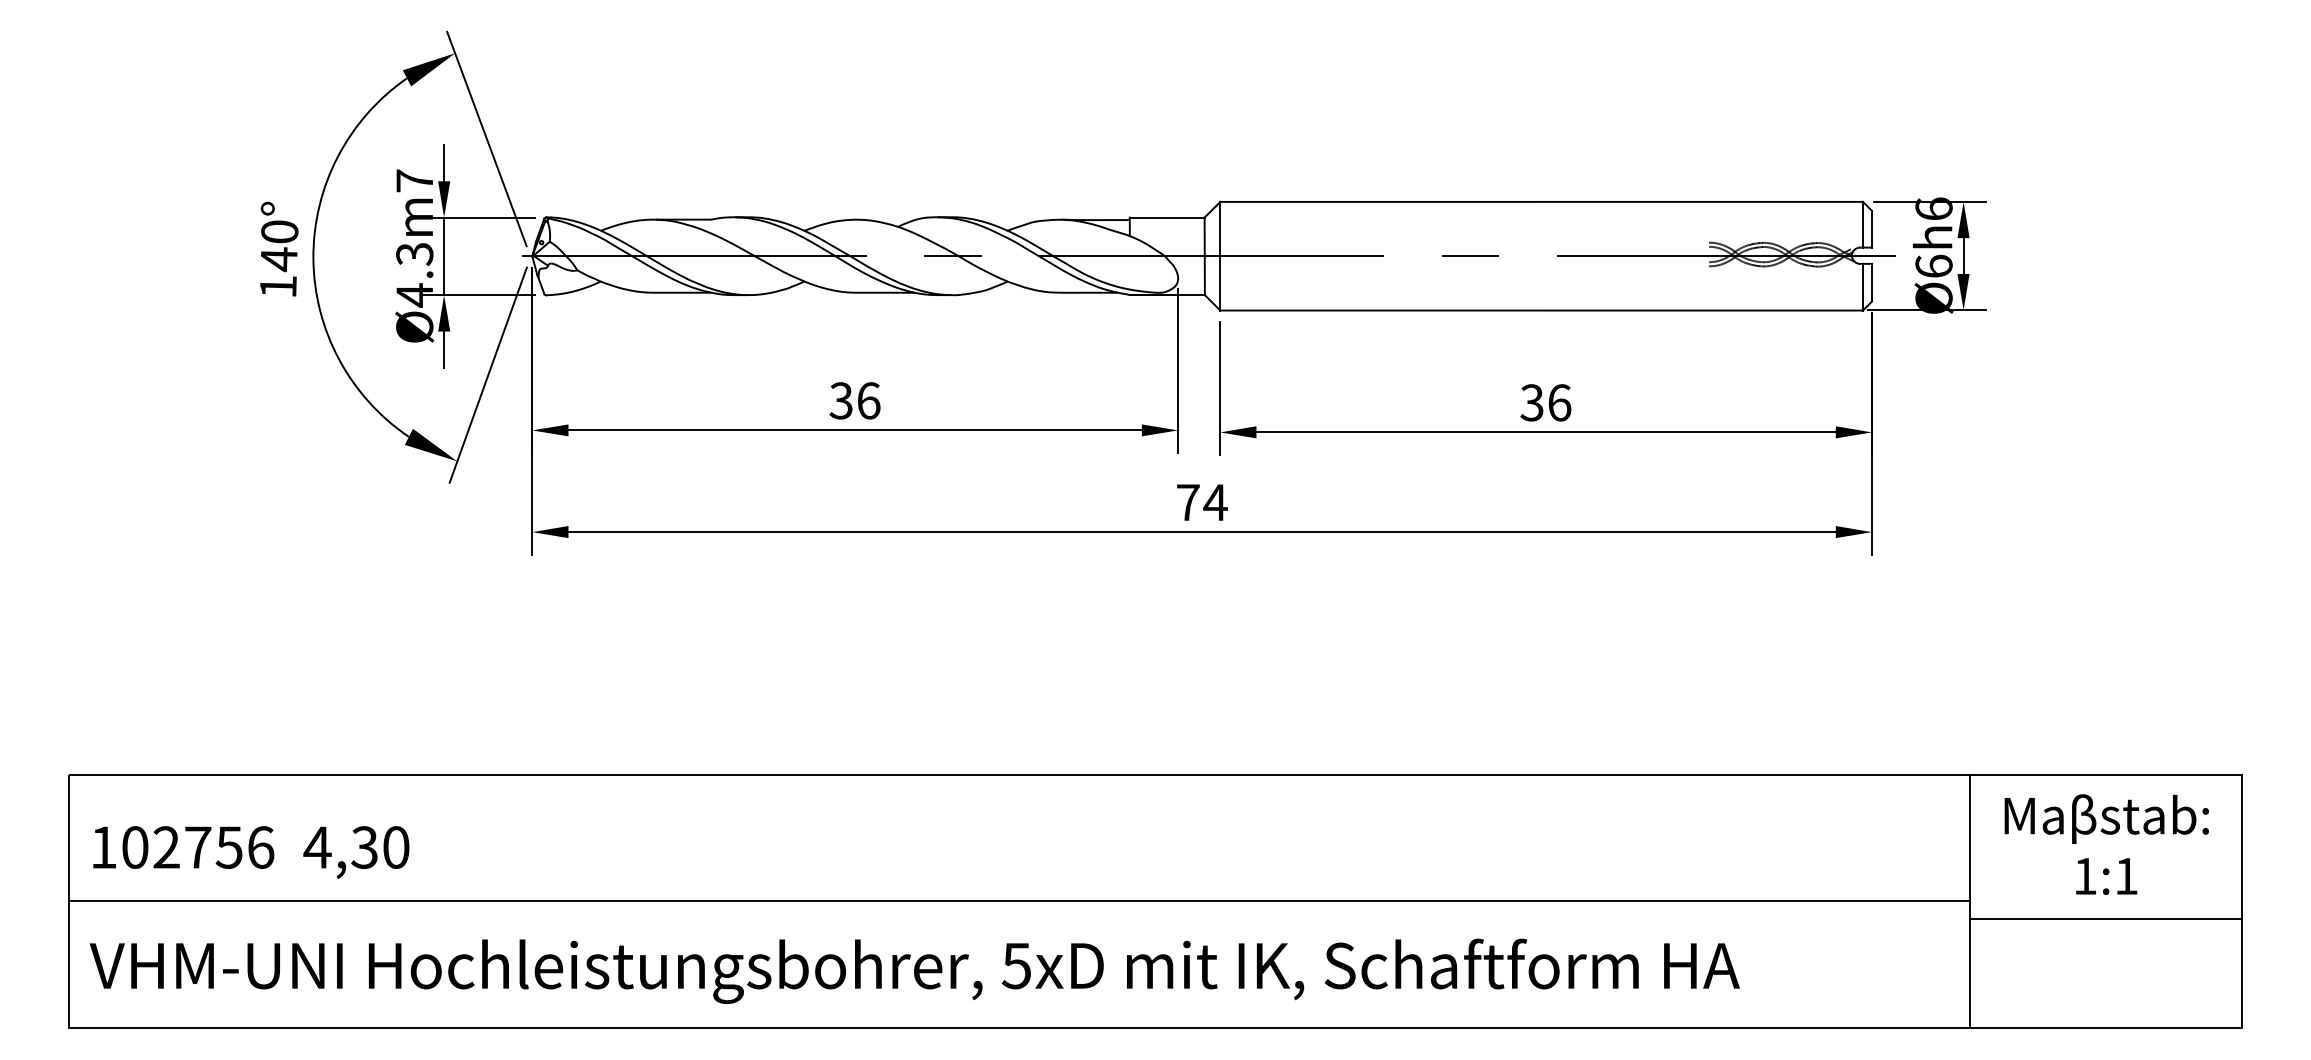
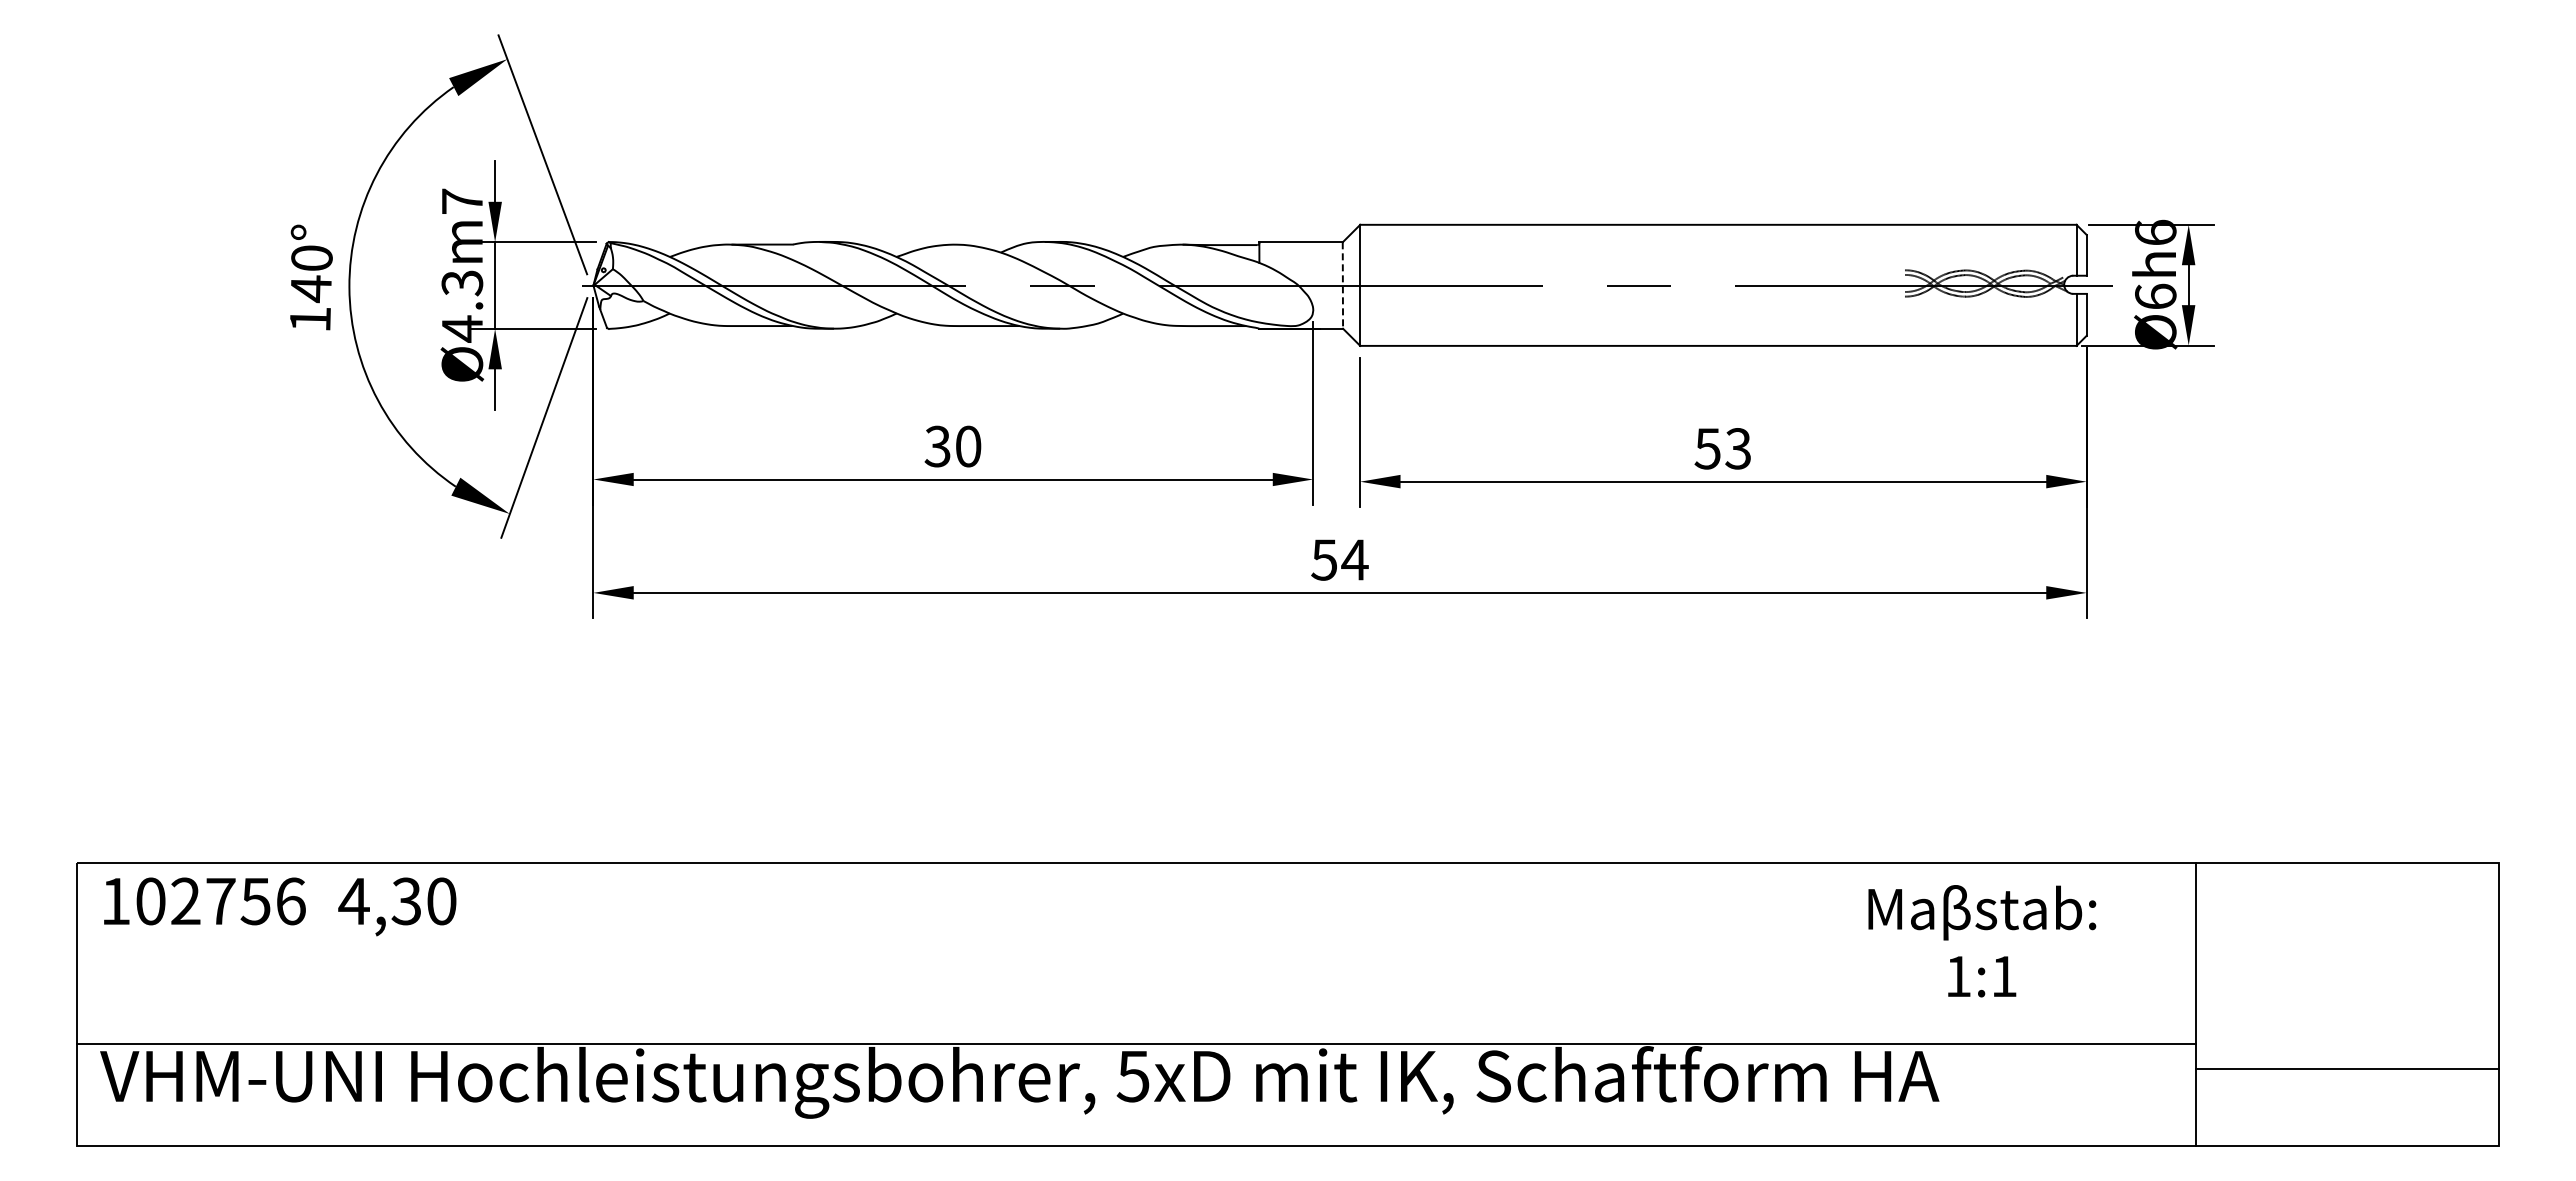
line: (1204, 257) -> (1342, 286), solid -> dashed
text: (868, 400) -> (968, 446), 36 -> 30
text: (1545, 402) -> (1722, 448), 36 -> 53
text: (1188, 502) -> (1324, 559), 74 -> 54
text: (2106, 844) -> (1982, 941), moved
text: (251, 852) -> (280, 906), moved
line: (1019, 901) -> (1136, 1044), moved
line: (2106, 919) -> (2347, 1069), moved

